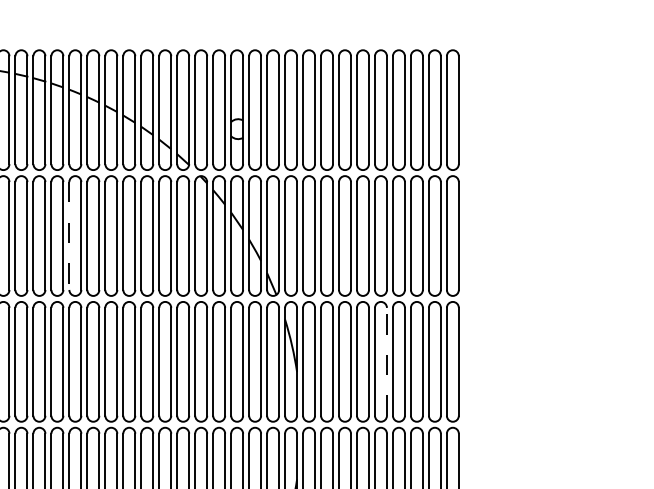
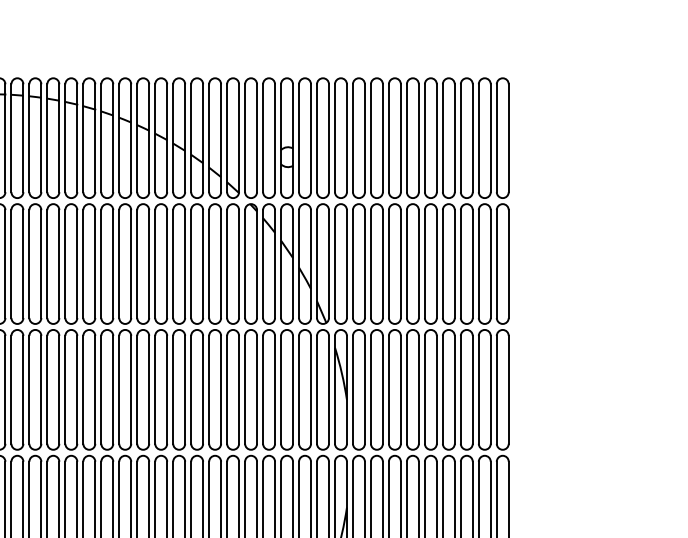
line: (69, 236) -> (119, 264), dashed -> solid
line: (386, 361) -> (436, 389), dashed -> solid

